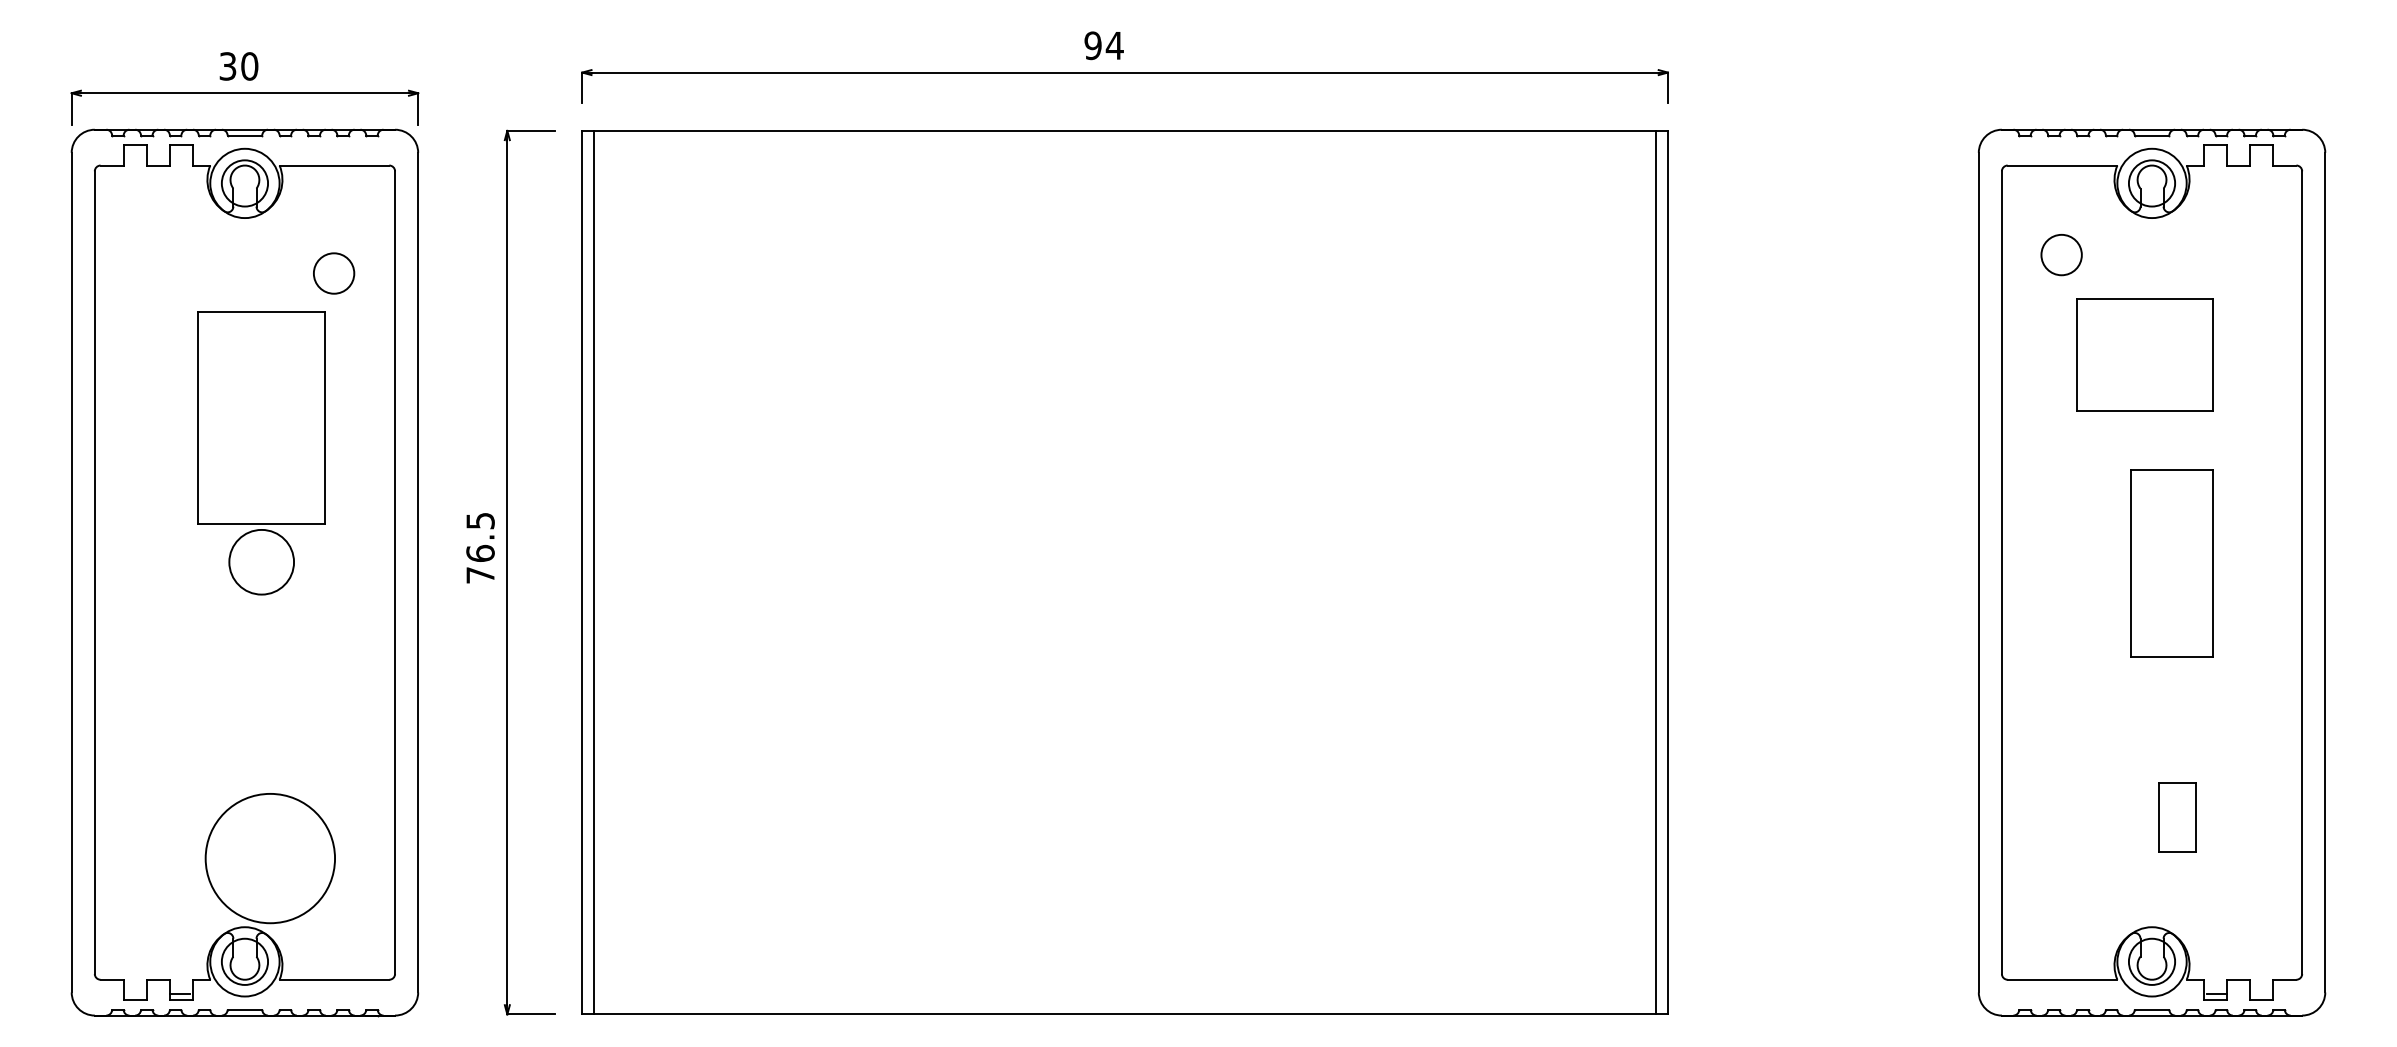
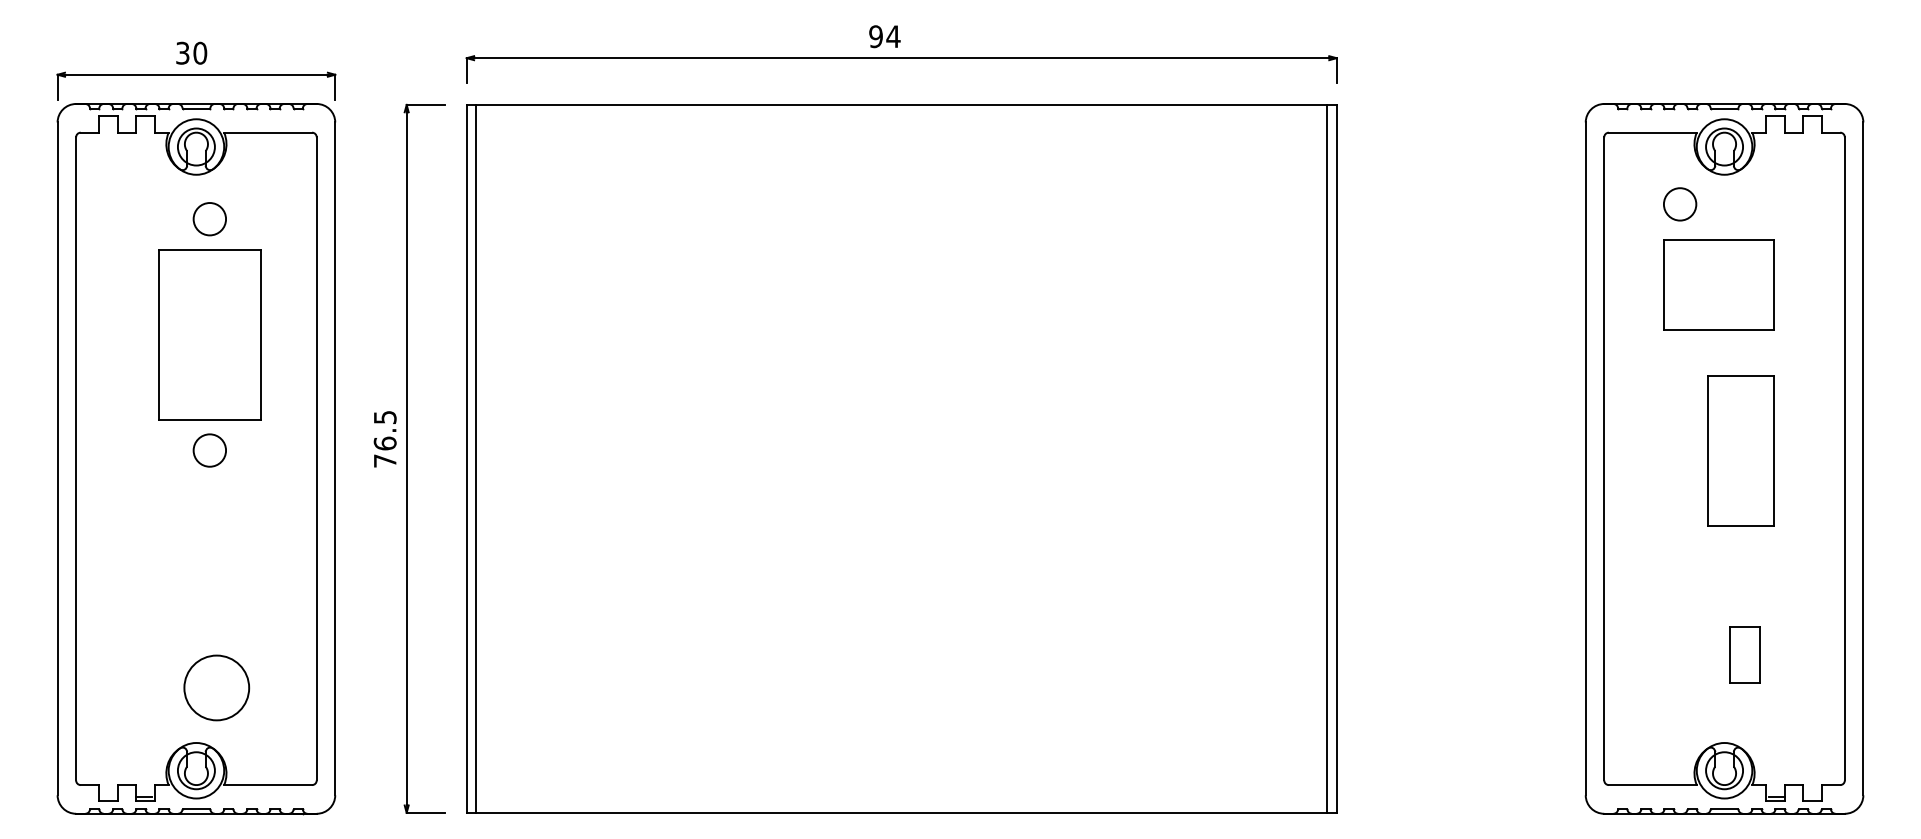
circle: (2062, 255) -> (1680, 204), moved
circle: (333, 273) -> (209, 219), moved
circle: (261, 562) -> (209, 450), size x0.62
circle: (269, 857) -> (216, 687), size x0.62

